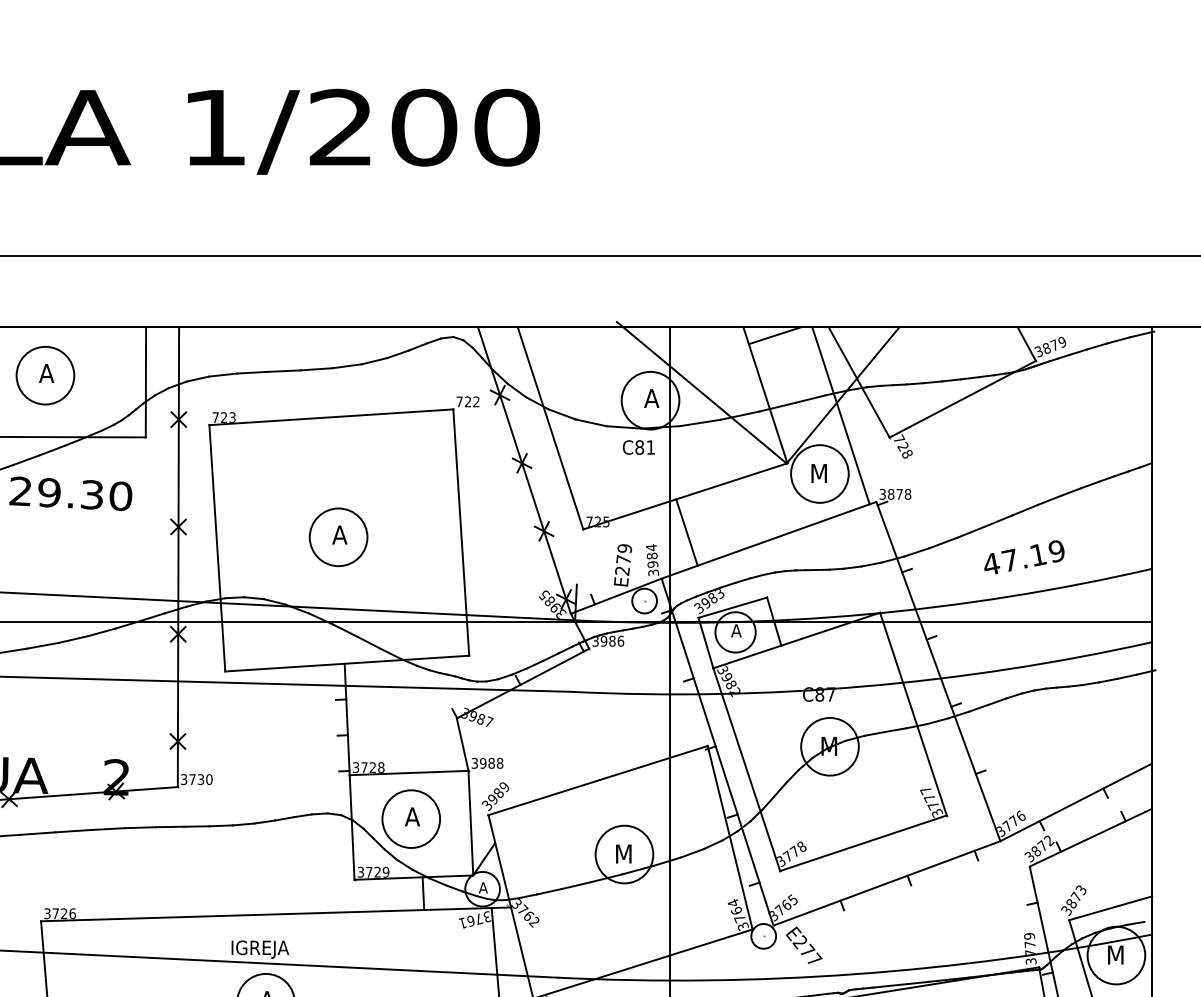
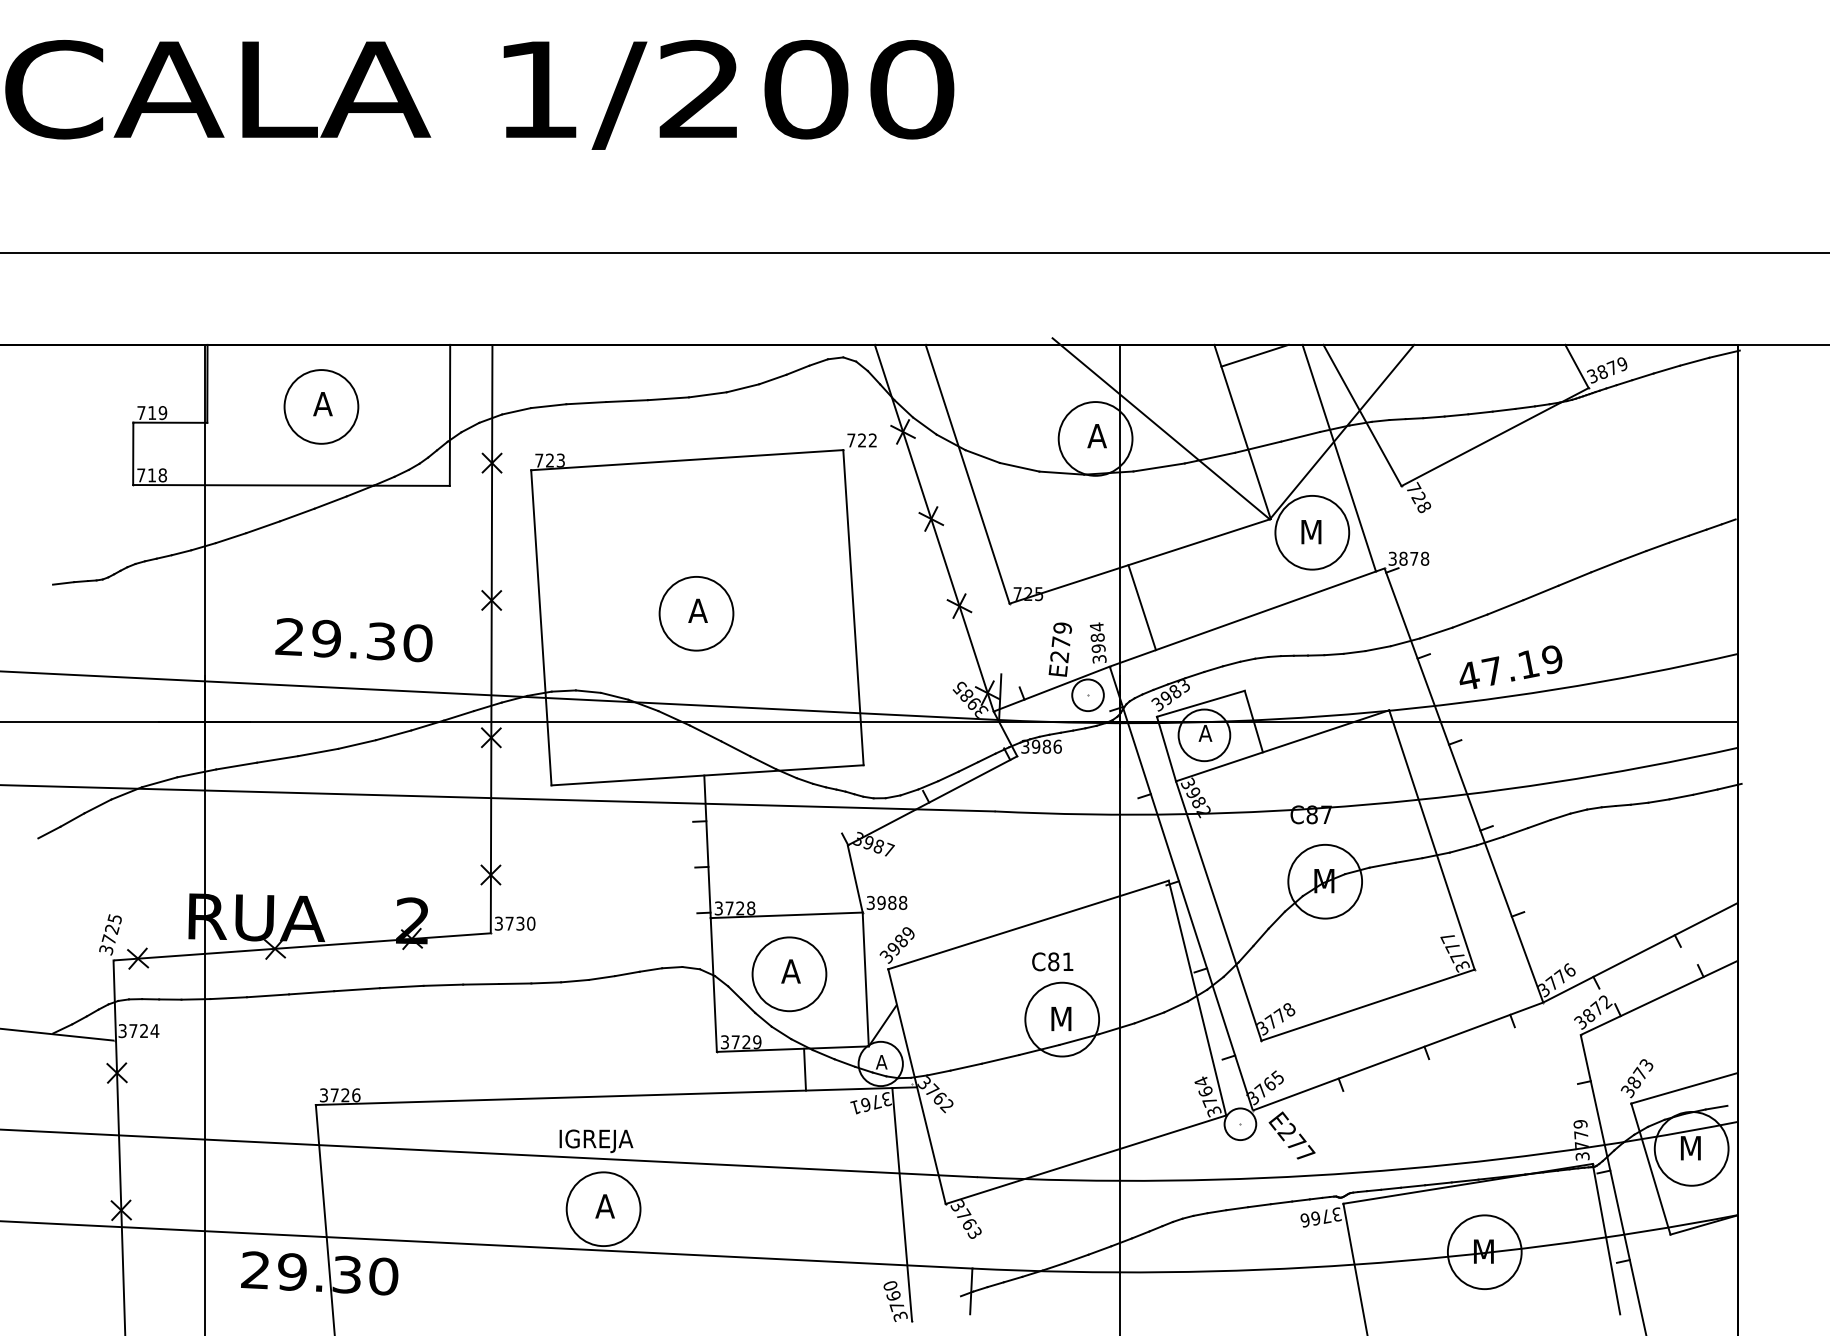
text: (638, 447) -> (1052, 961), moved
text: (70, 494) -> (353, 640), moved
text: (1024, 556) -> (1510, 666), moved

